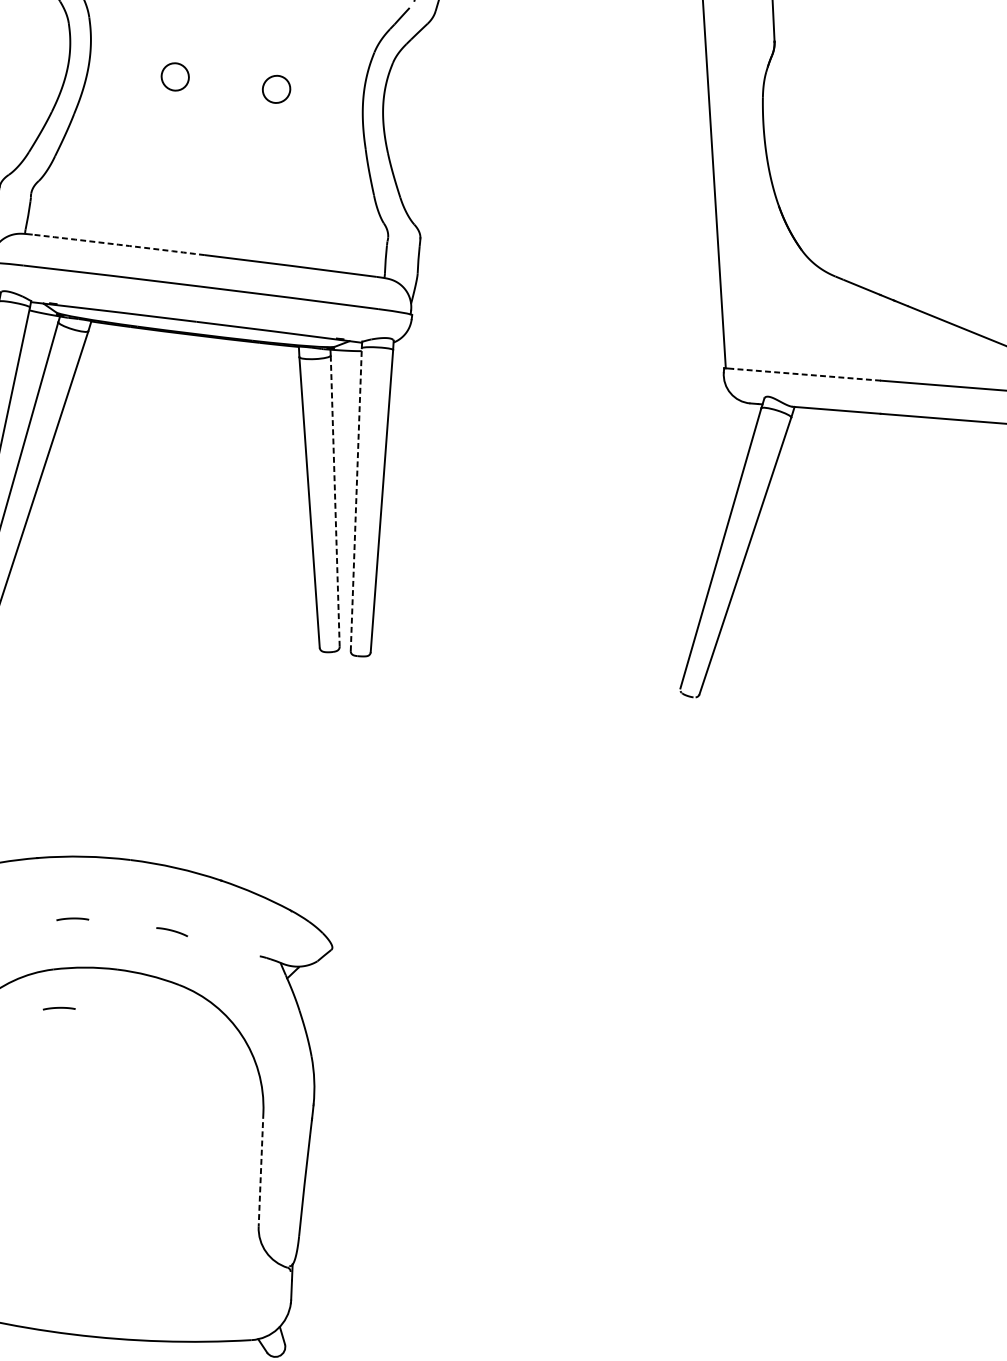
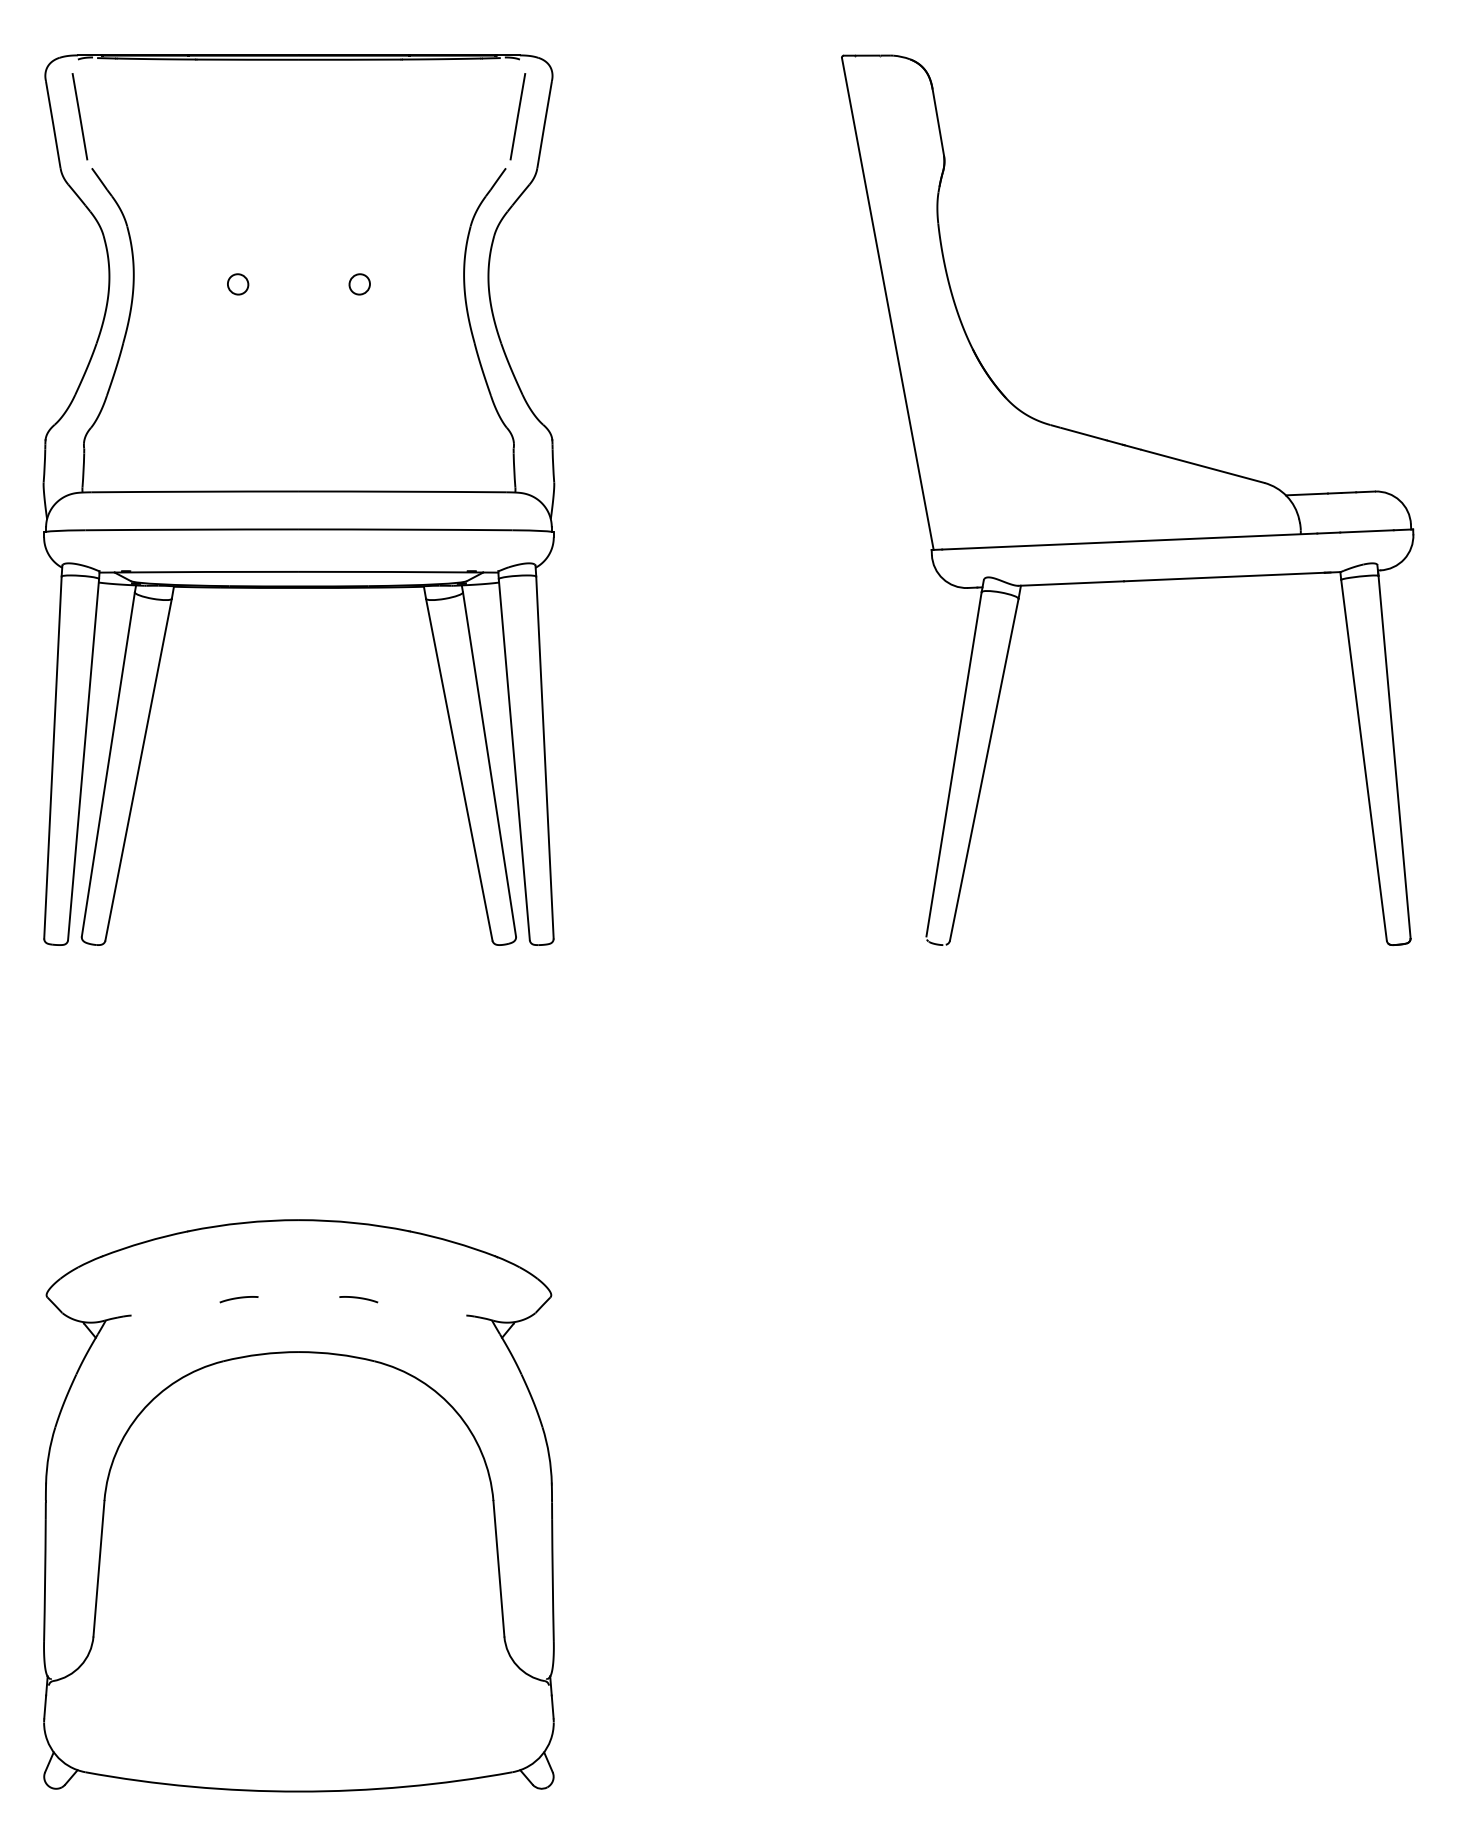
part: (175, 77) -> (238, 284), size x0.62
part: (276, 89) -> (359, 284), size x0.62
arc: (118, 244) -> (195, 491), dashed -> solid
line: (806, 374) -> (1030, 545), dashed -> solid
line: (356, 499) -> (514, 759), dashed -> solid
line: (335, 500) -> (489, 763), dashed -> solid
curve: (58, 1008) -> (235, 1406), removed
line: (260, 1170) -> (498, 1569), dashed -> solid

